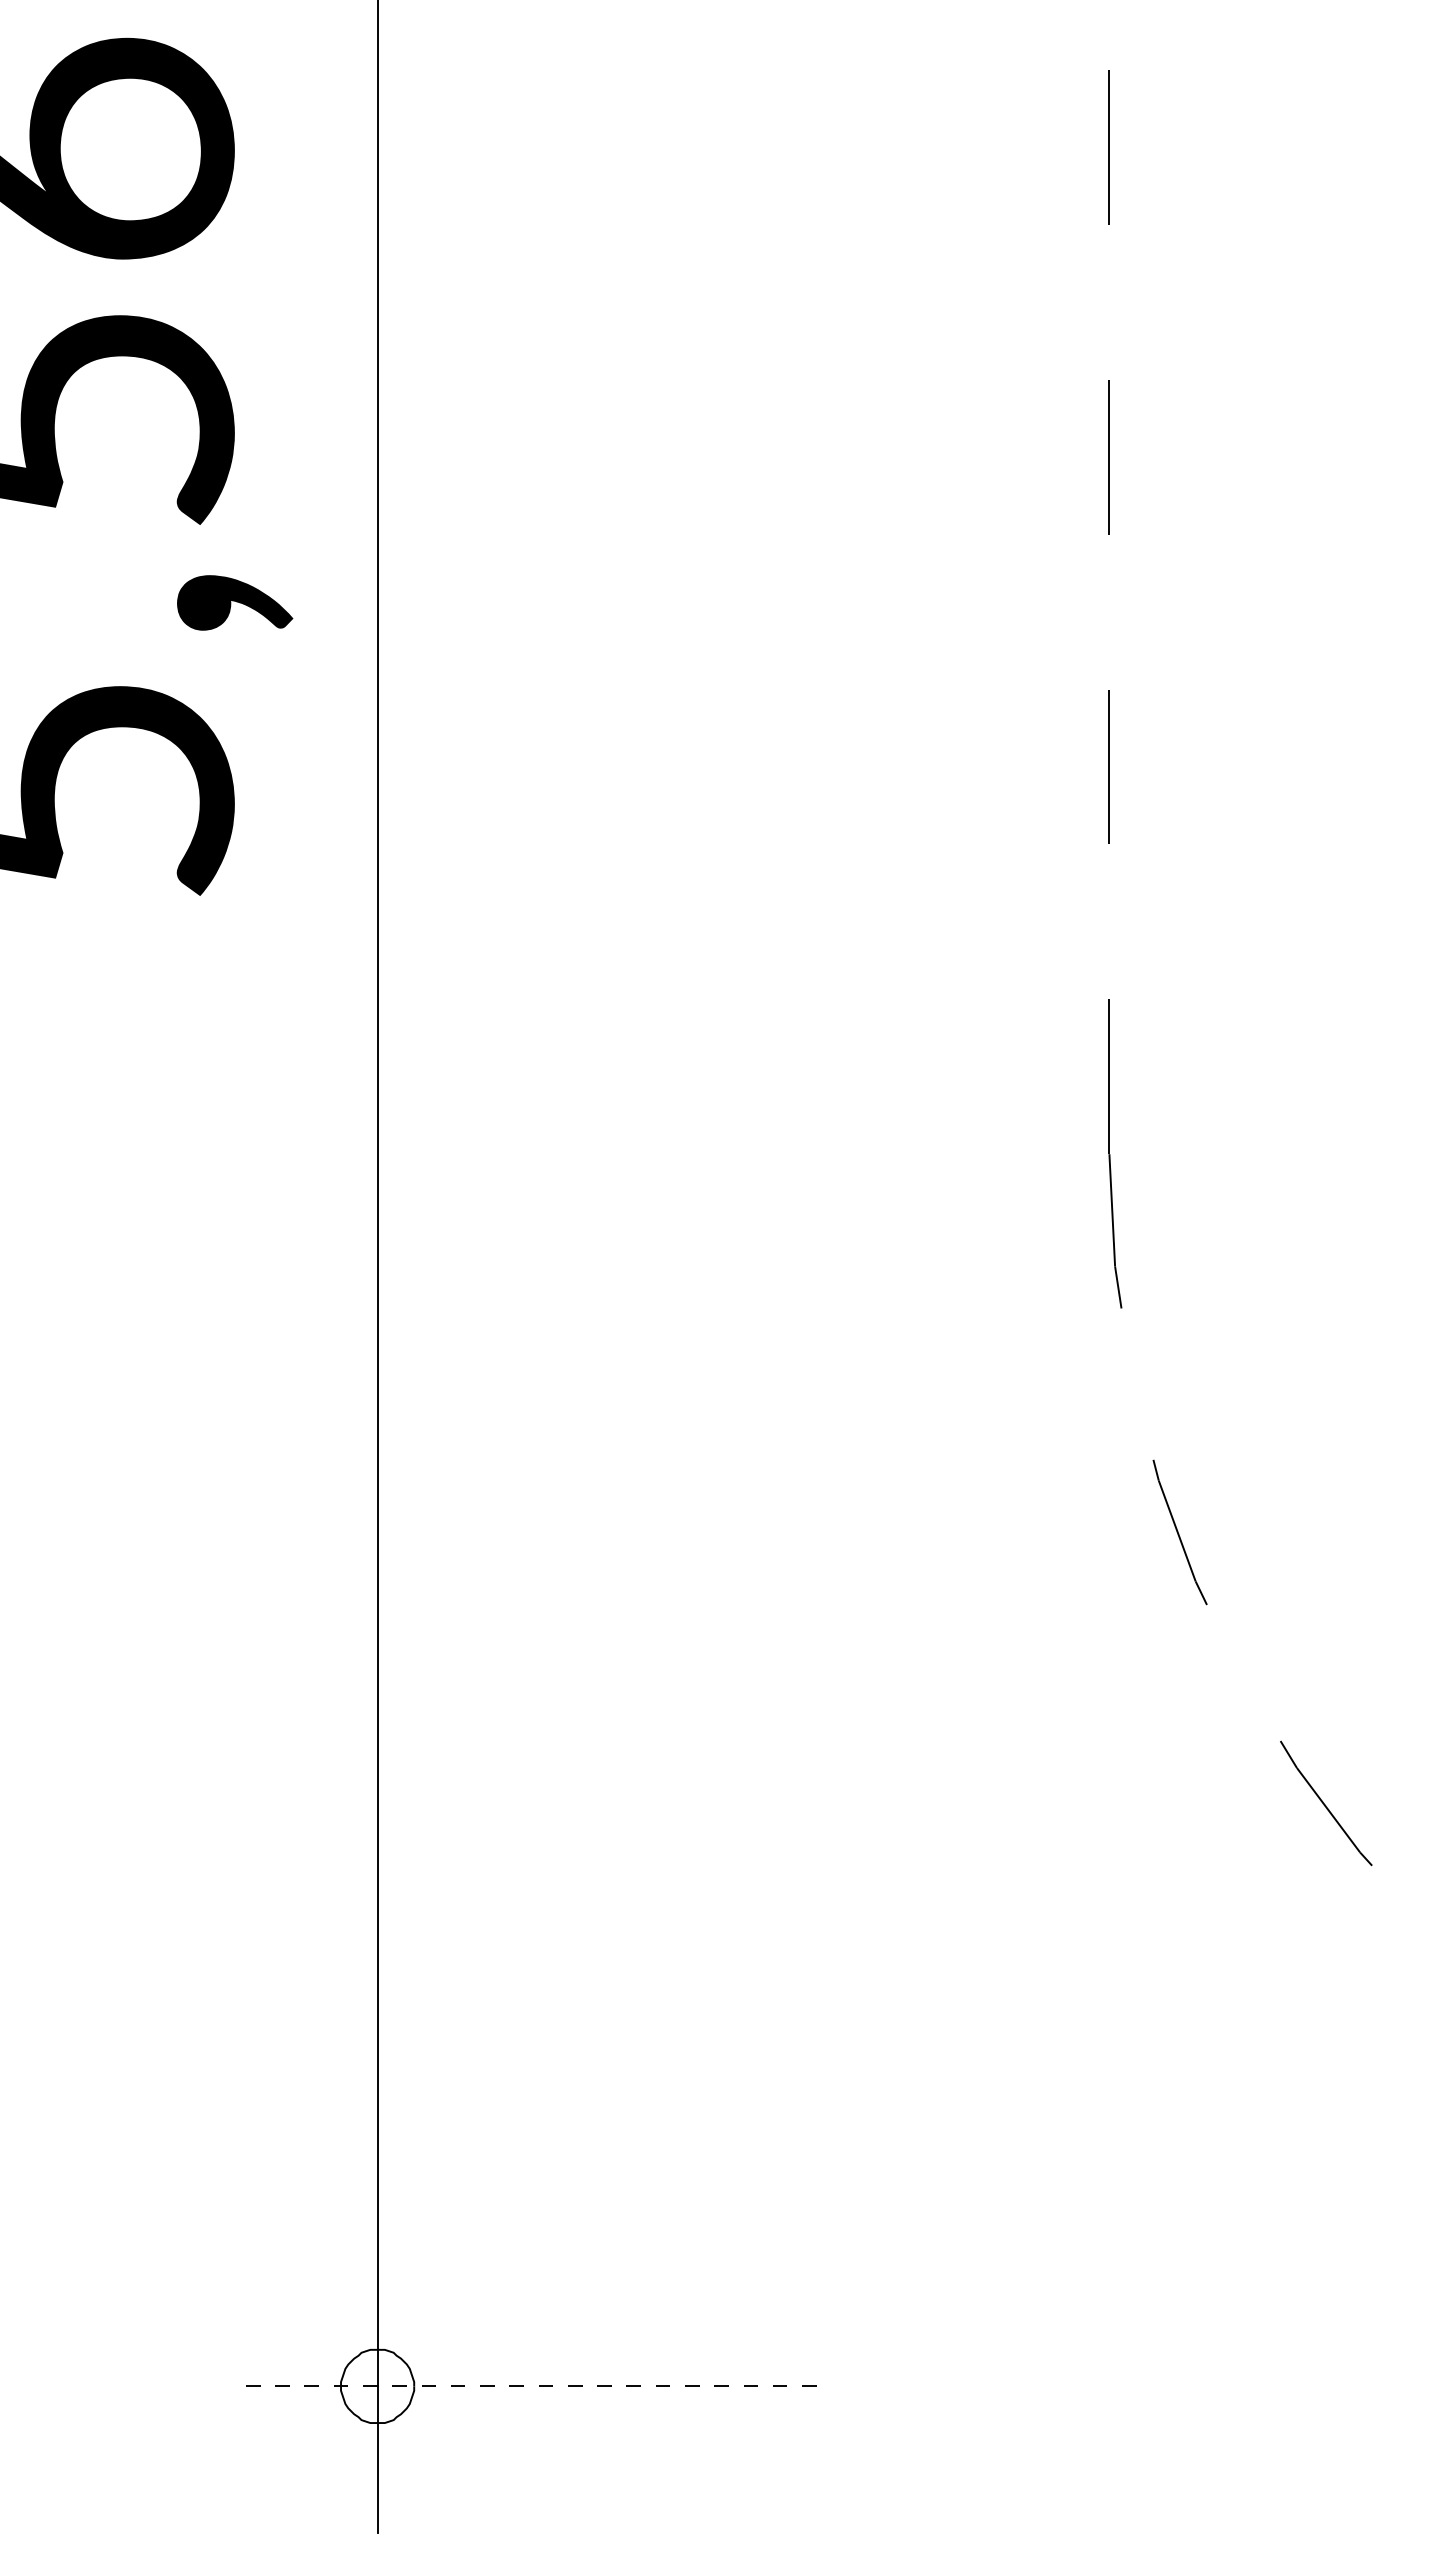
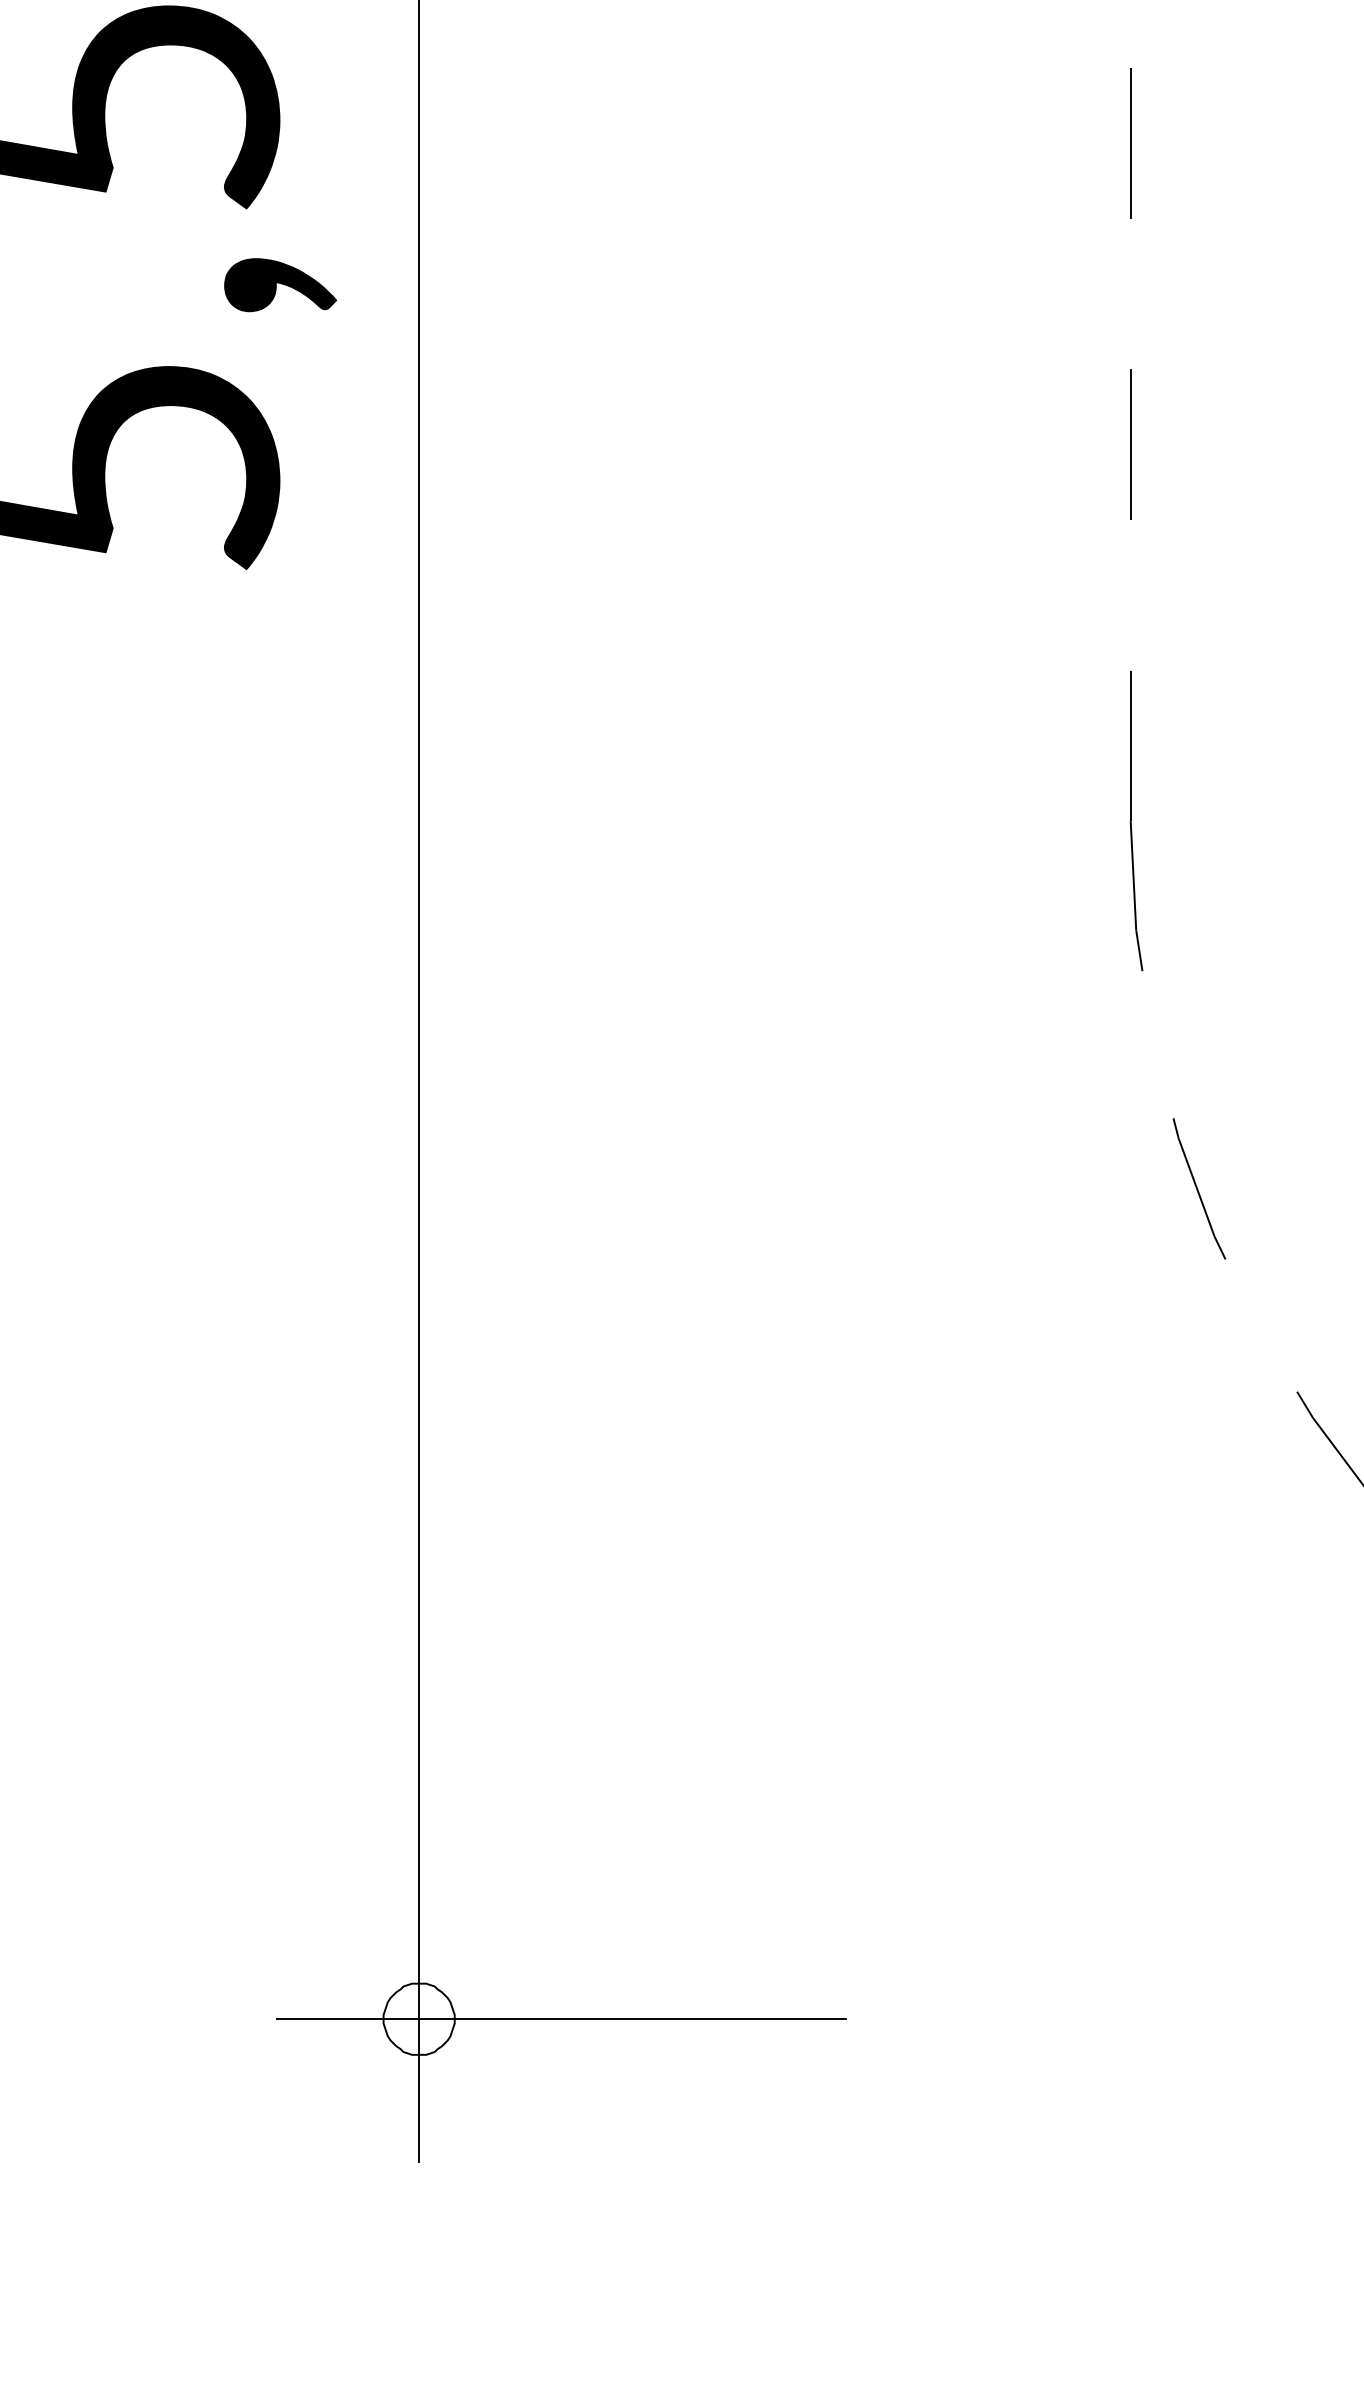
line: (523, 2386) -> (561, 2019), dashed -> solid

